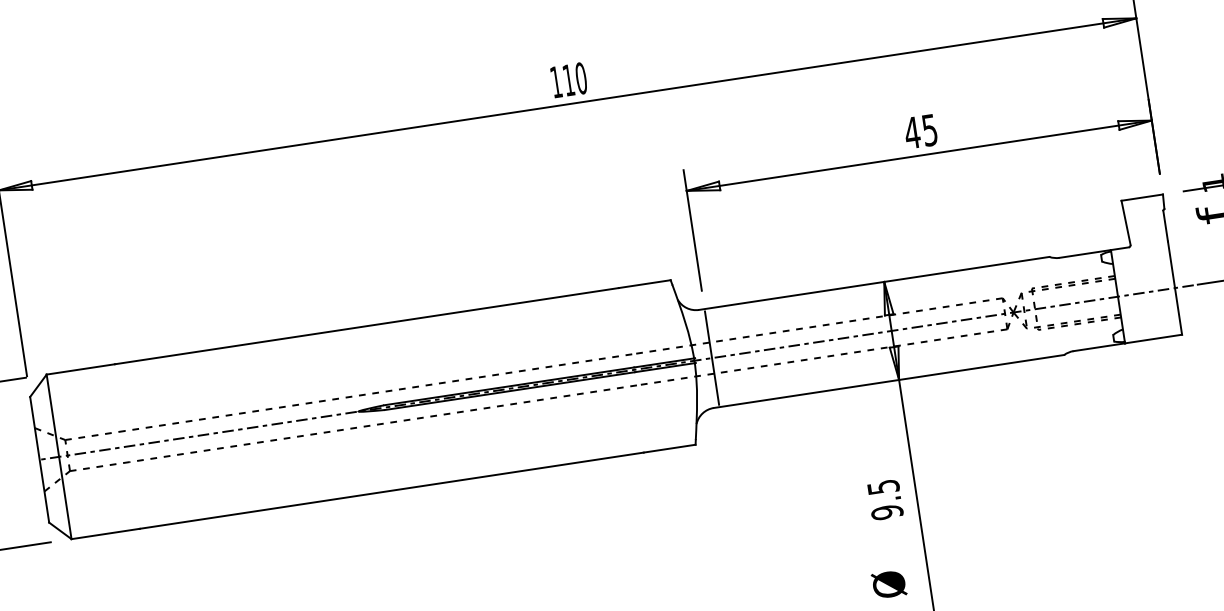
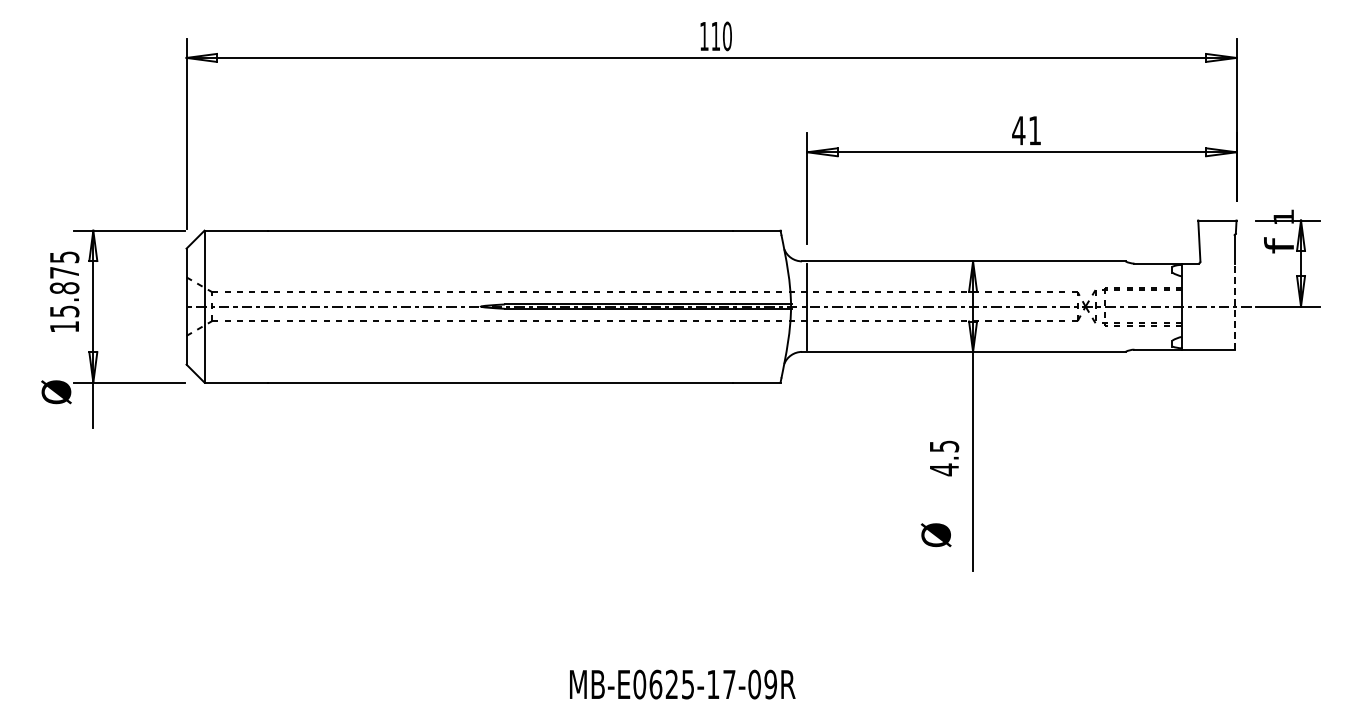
text: (929, 130) -> (1034, 130), 45 -> 41
line: (1174, 287) -> (1234, 306), solid -> dashed
text: (887, 512) -> (944, 469), 9.5 -> 4.5

